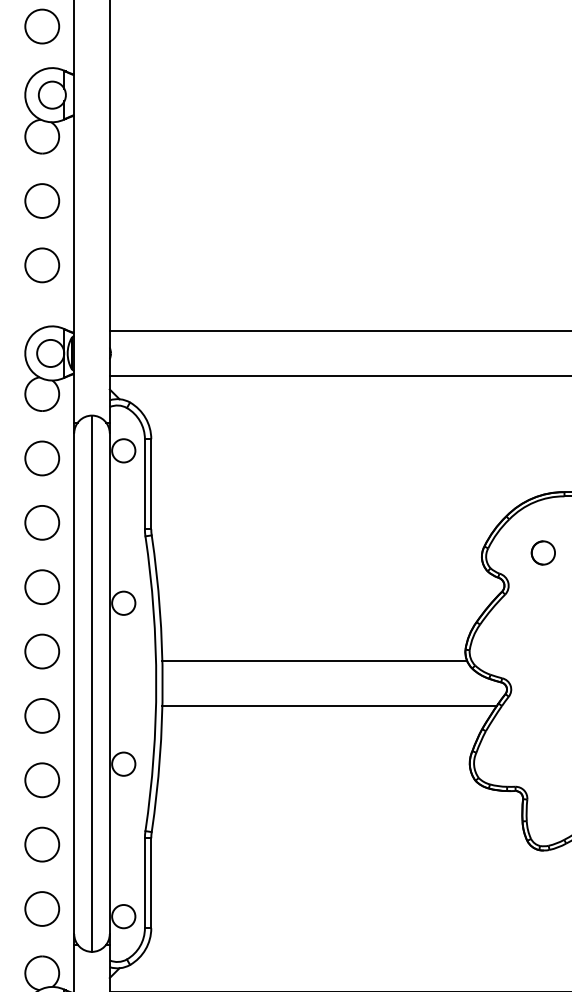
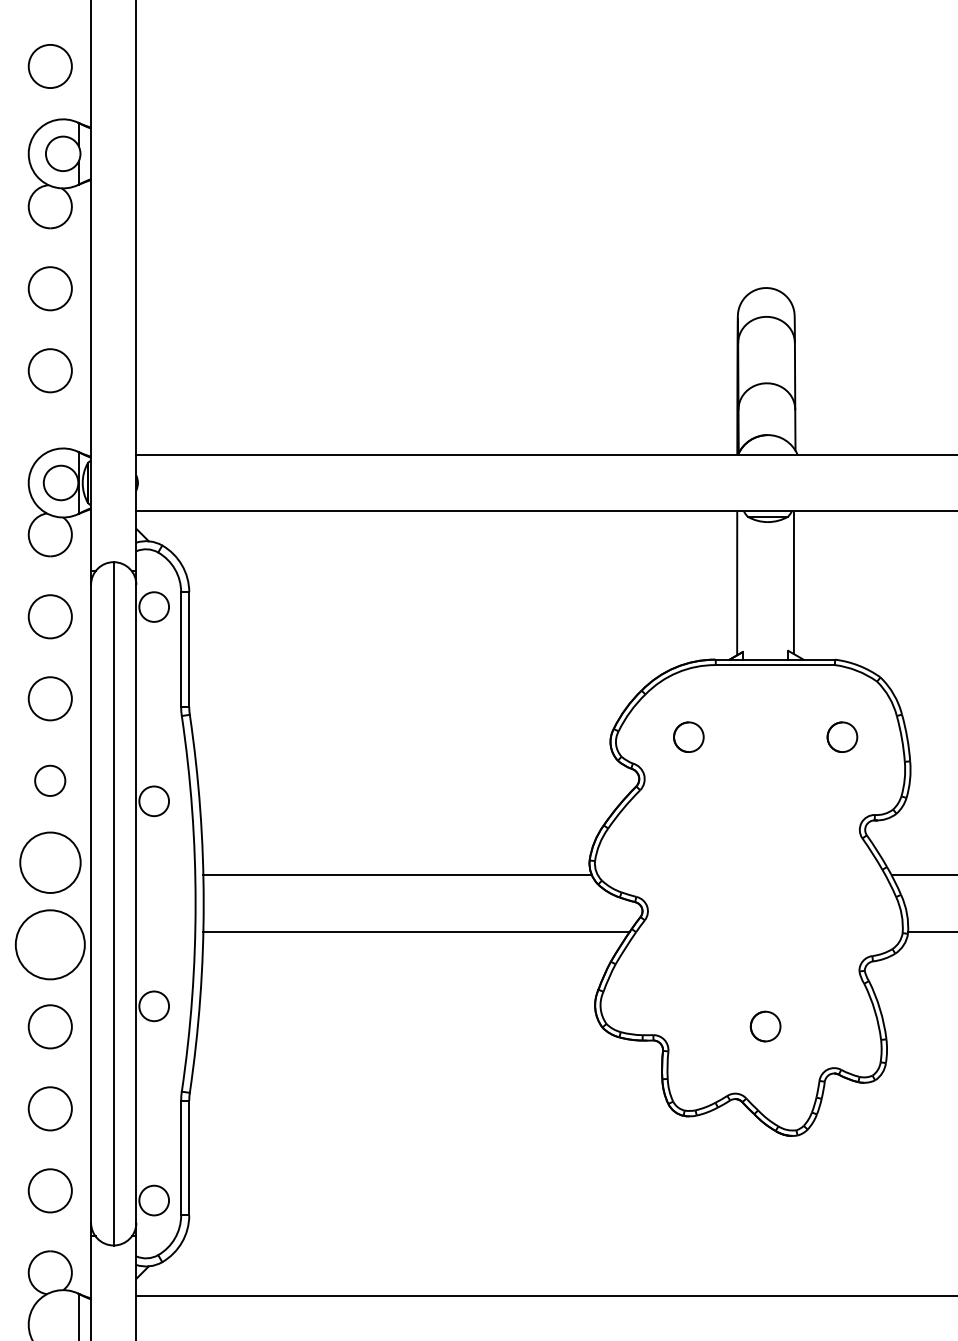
circle: (41, 586) -> (49, 780), size x0.7
circle: (41, 651) -> (49, 862), size x1.4
circle: (41, 715) -> (49, 944), size x1.6

